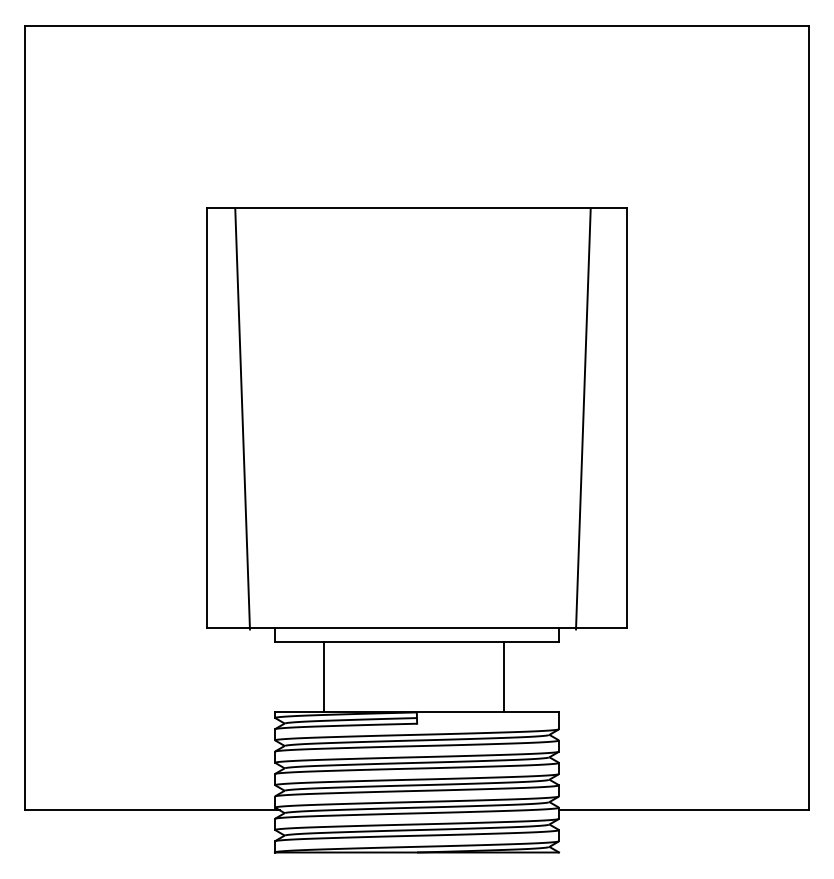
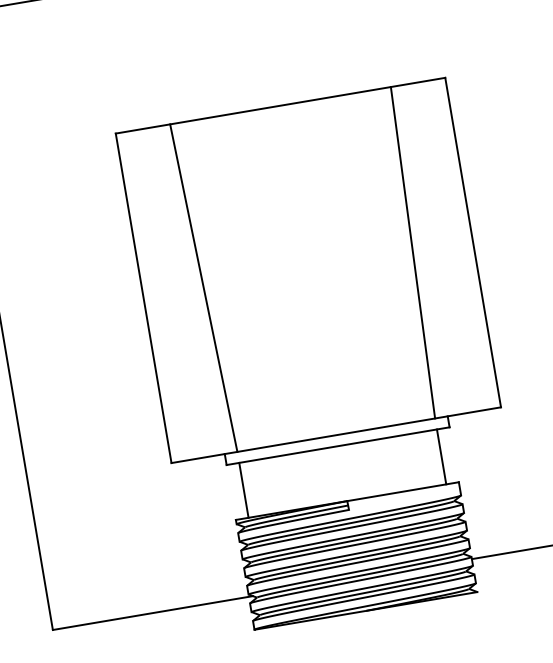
line: (242, 419) -> (203, 288), moved
line: (583, 419) -> (413, 252), moved
line: (323, 677) -> (243, 490), moved
line: (504, 677) -> (441, 456), moved

